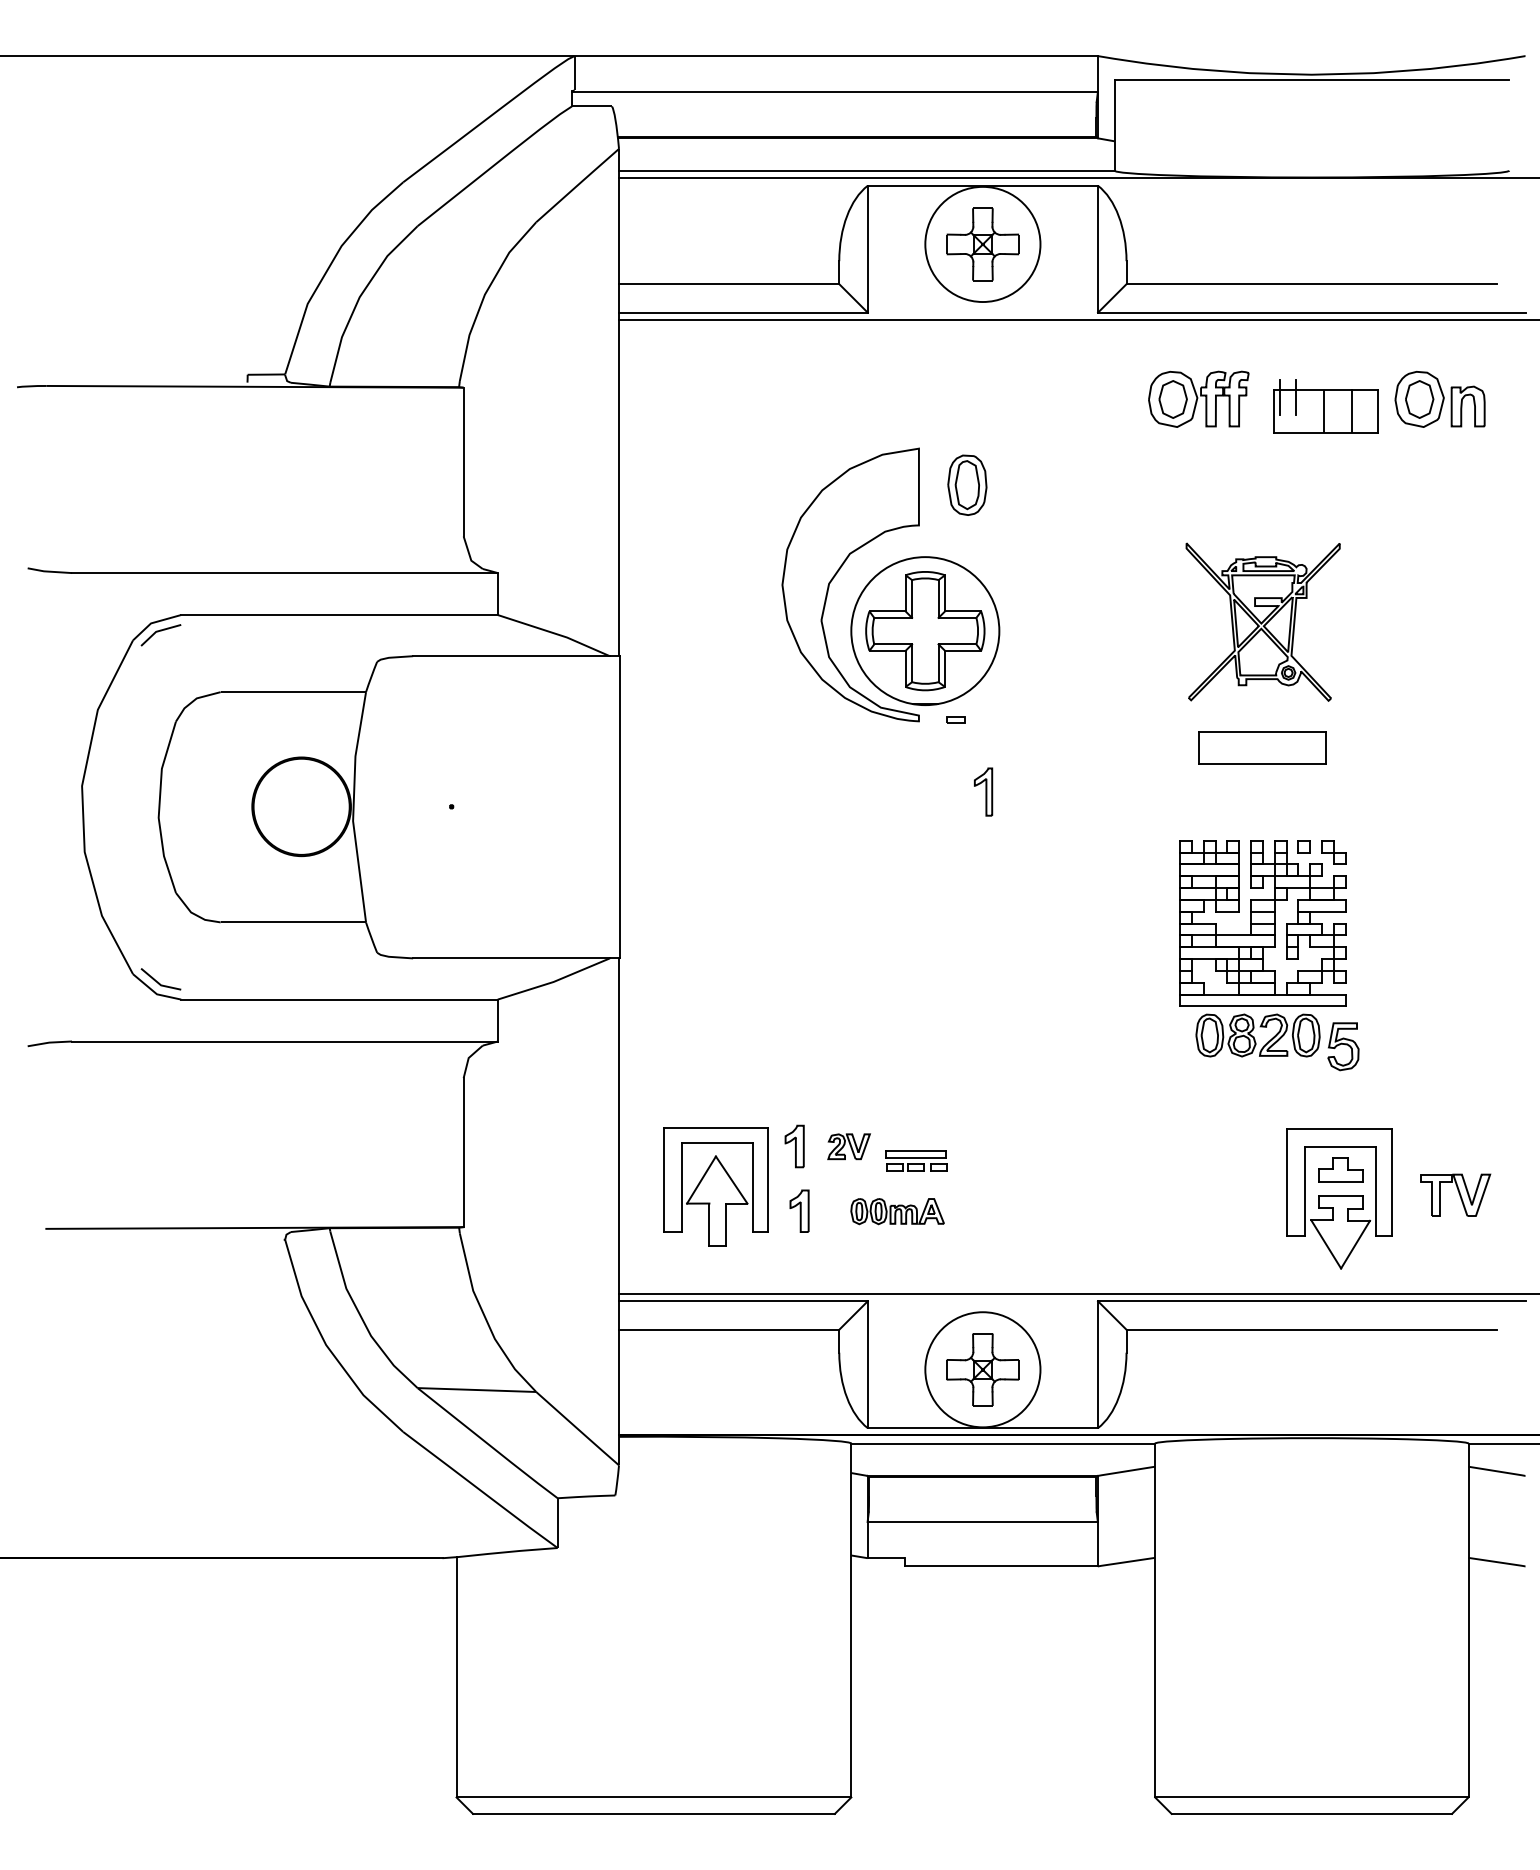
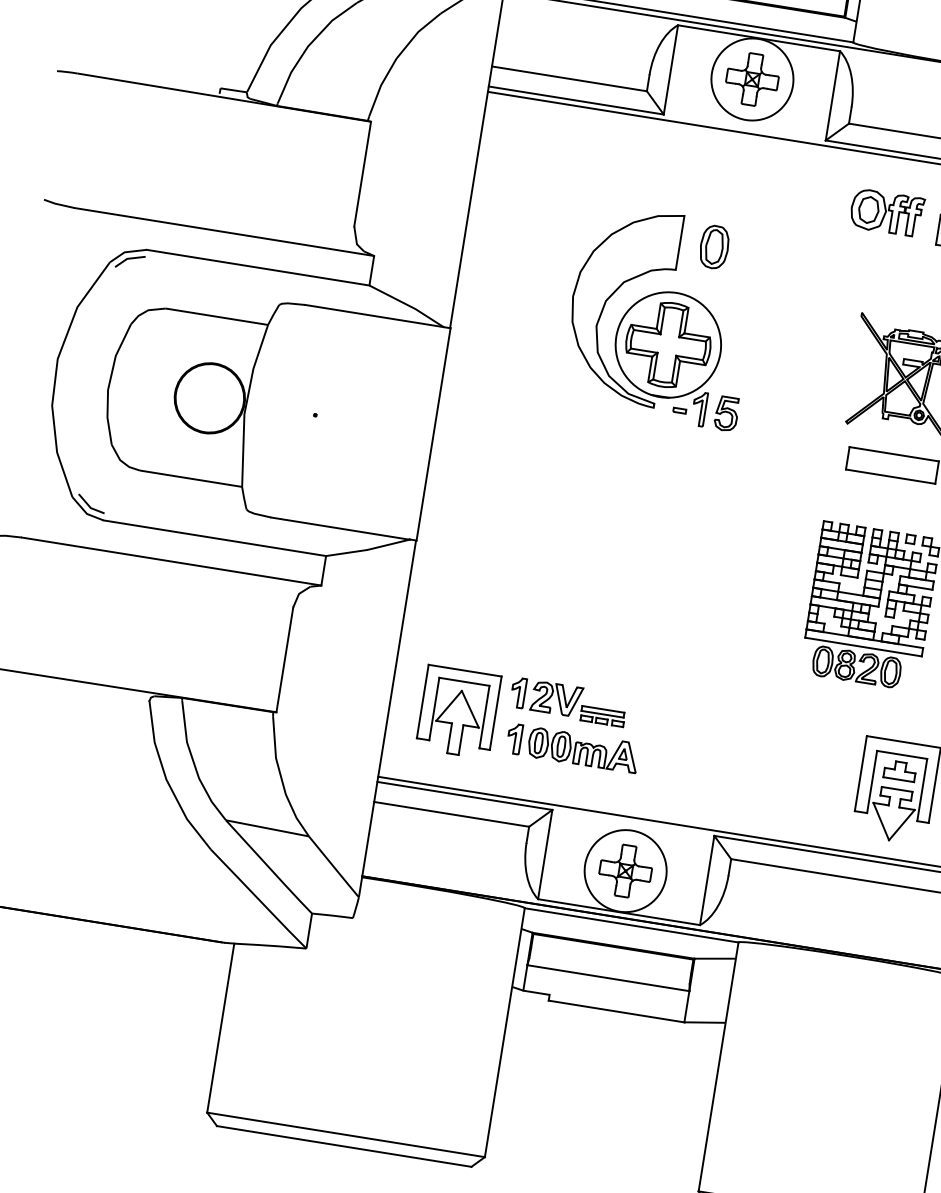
part: (983, 791) -> (699, 408), moved
part: (1343, 1046) -> (726, 413), moved
part: (848, 1146) -> (556, 698), size x1.67
part: (897, 1211) -> (583, 750), size x1.67

